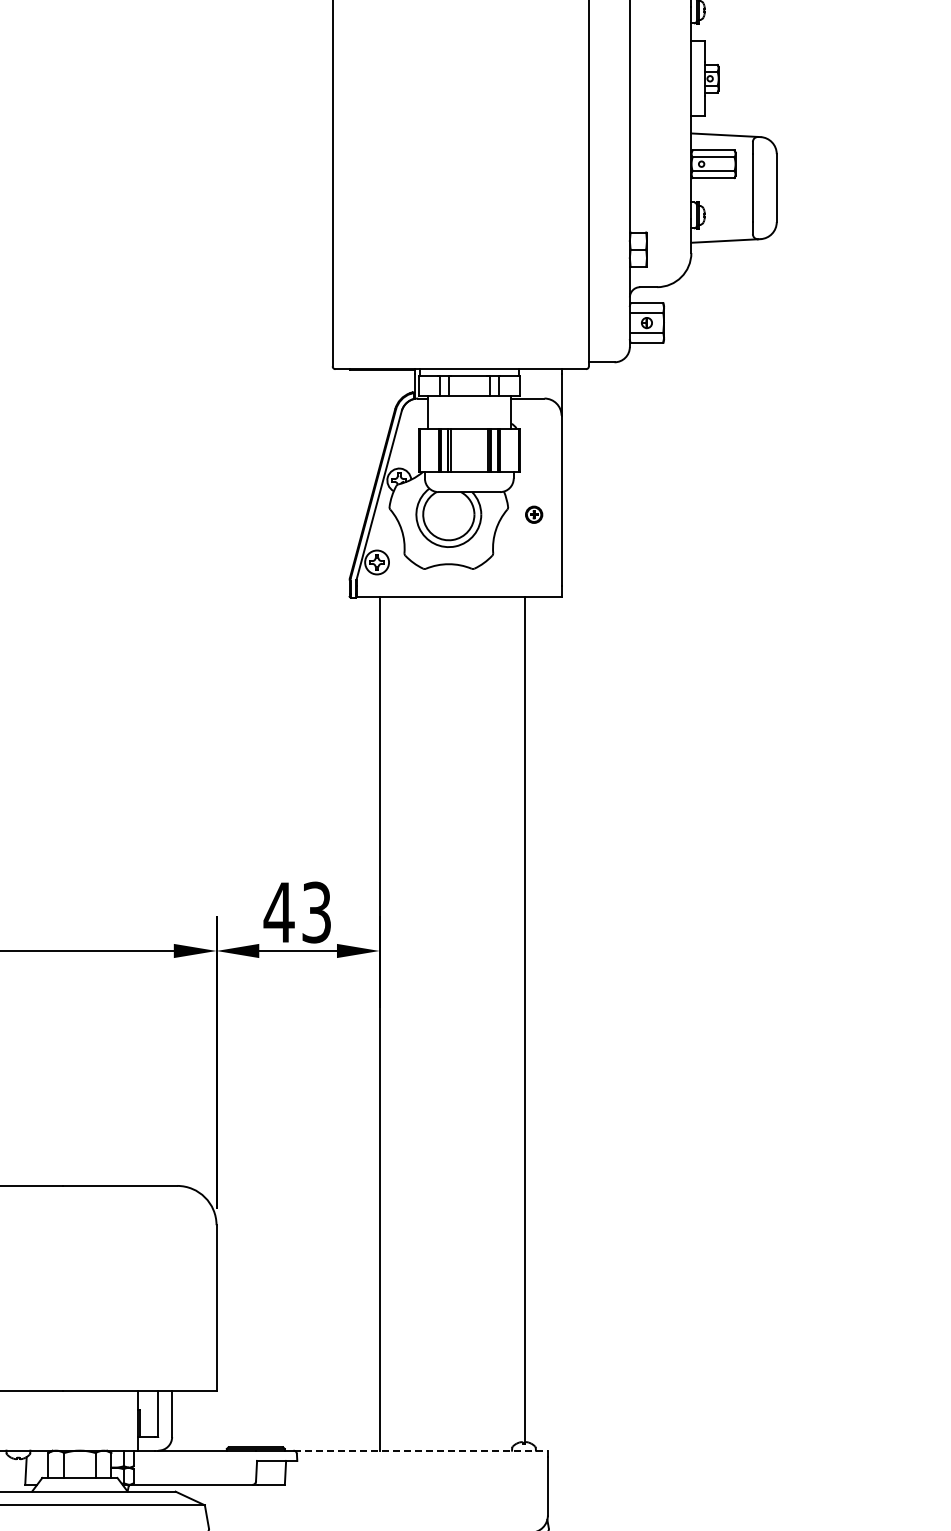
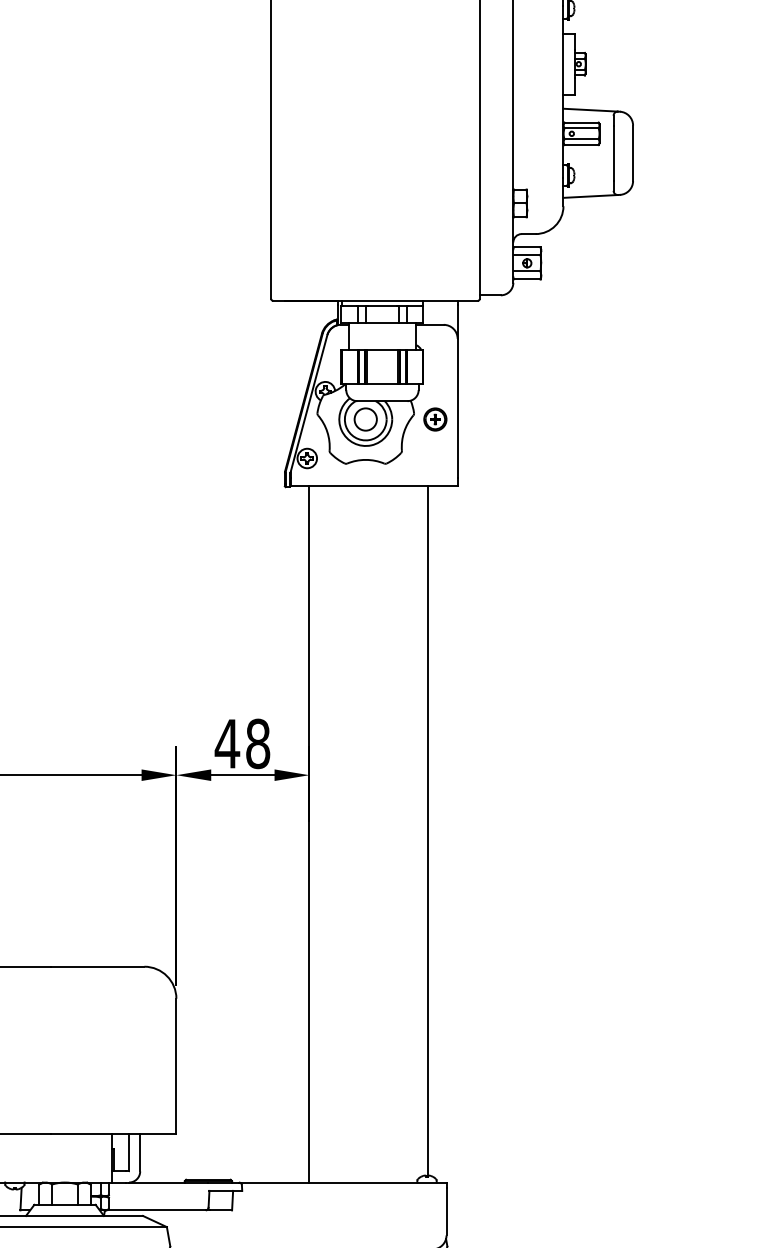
circle: (448, 514) -> (365, 419), added
part: (533, 514) -> (434, 419), size x1.67
text: (316, 912) -> (257, 743), 43 -> 48
line: (421, 1450) -> (343, 1182), dashed -> solid

